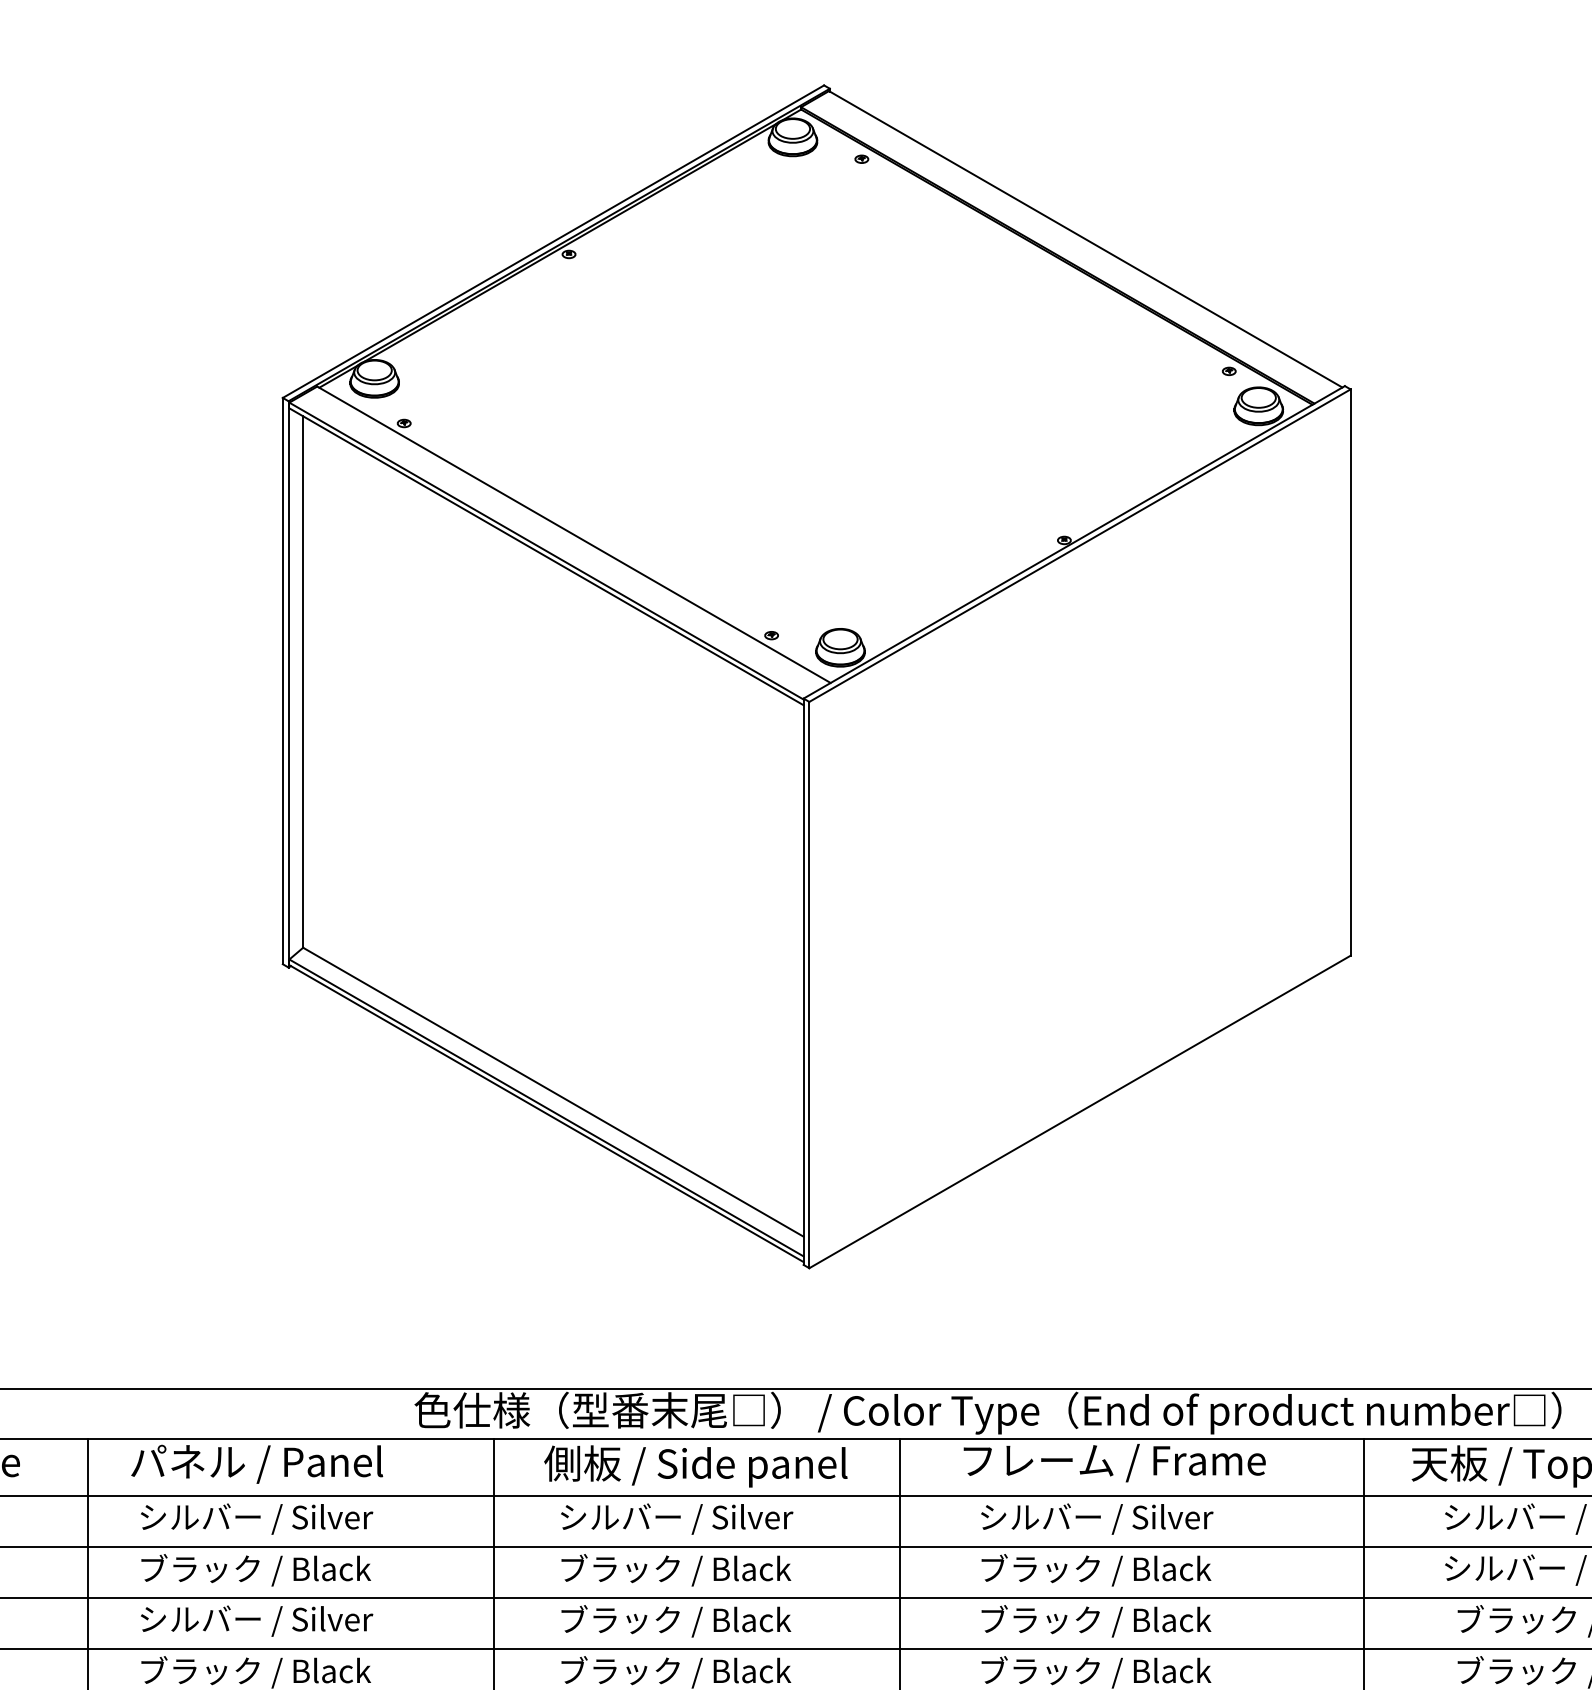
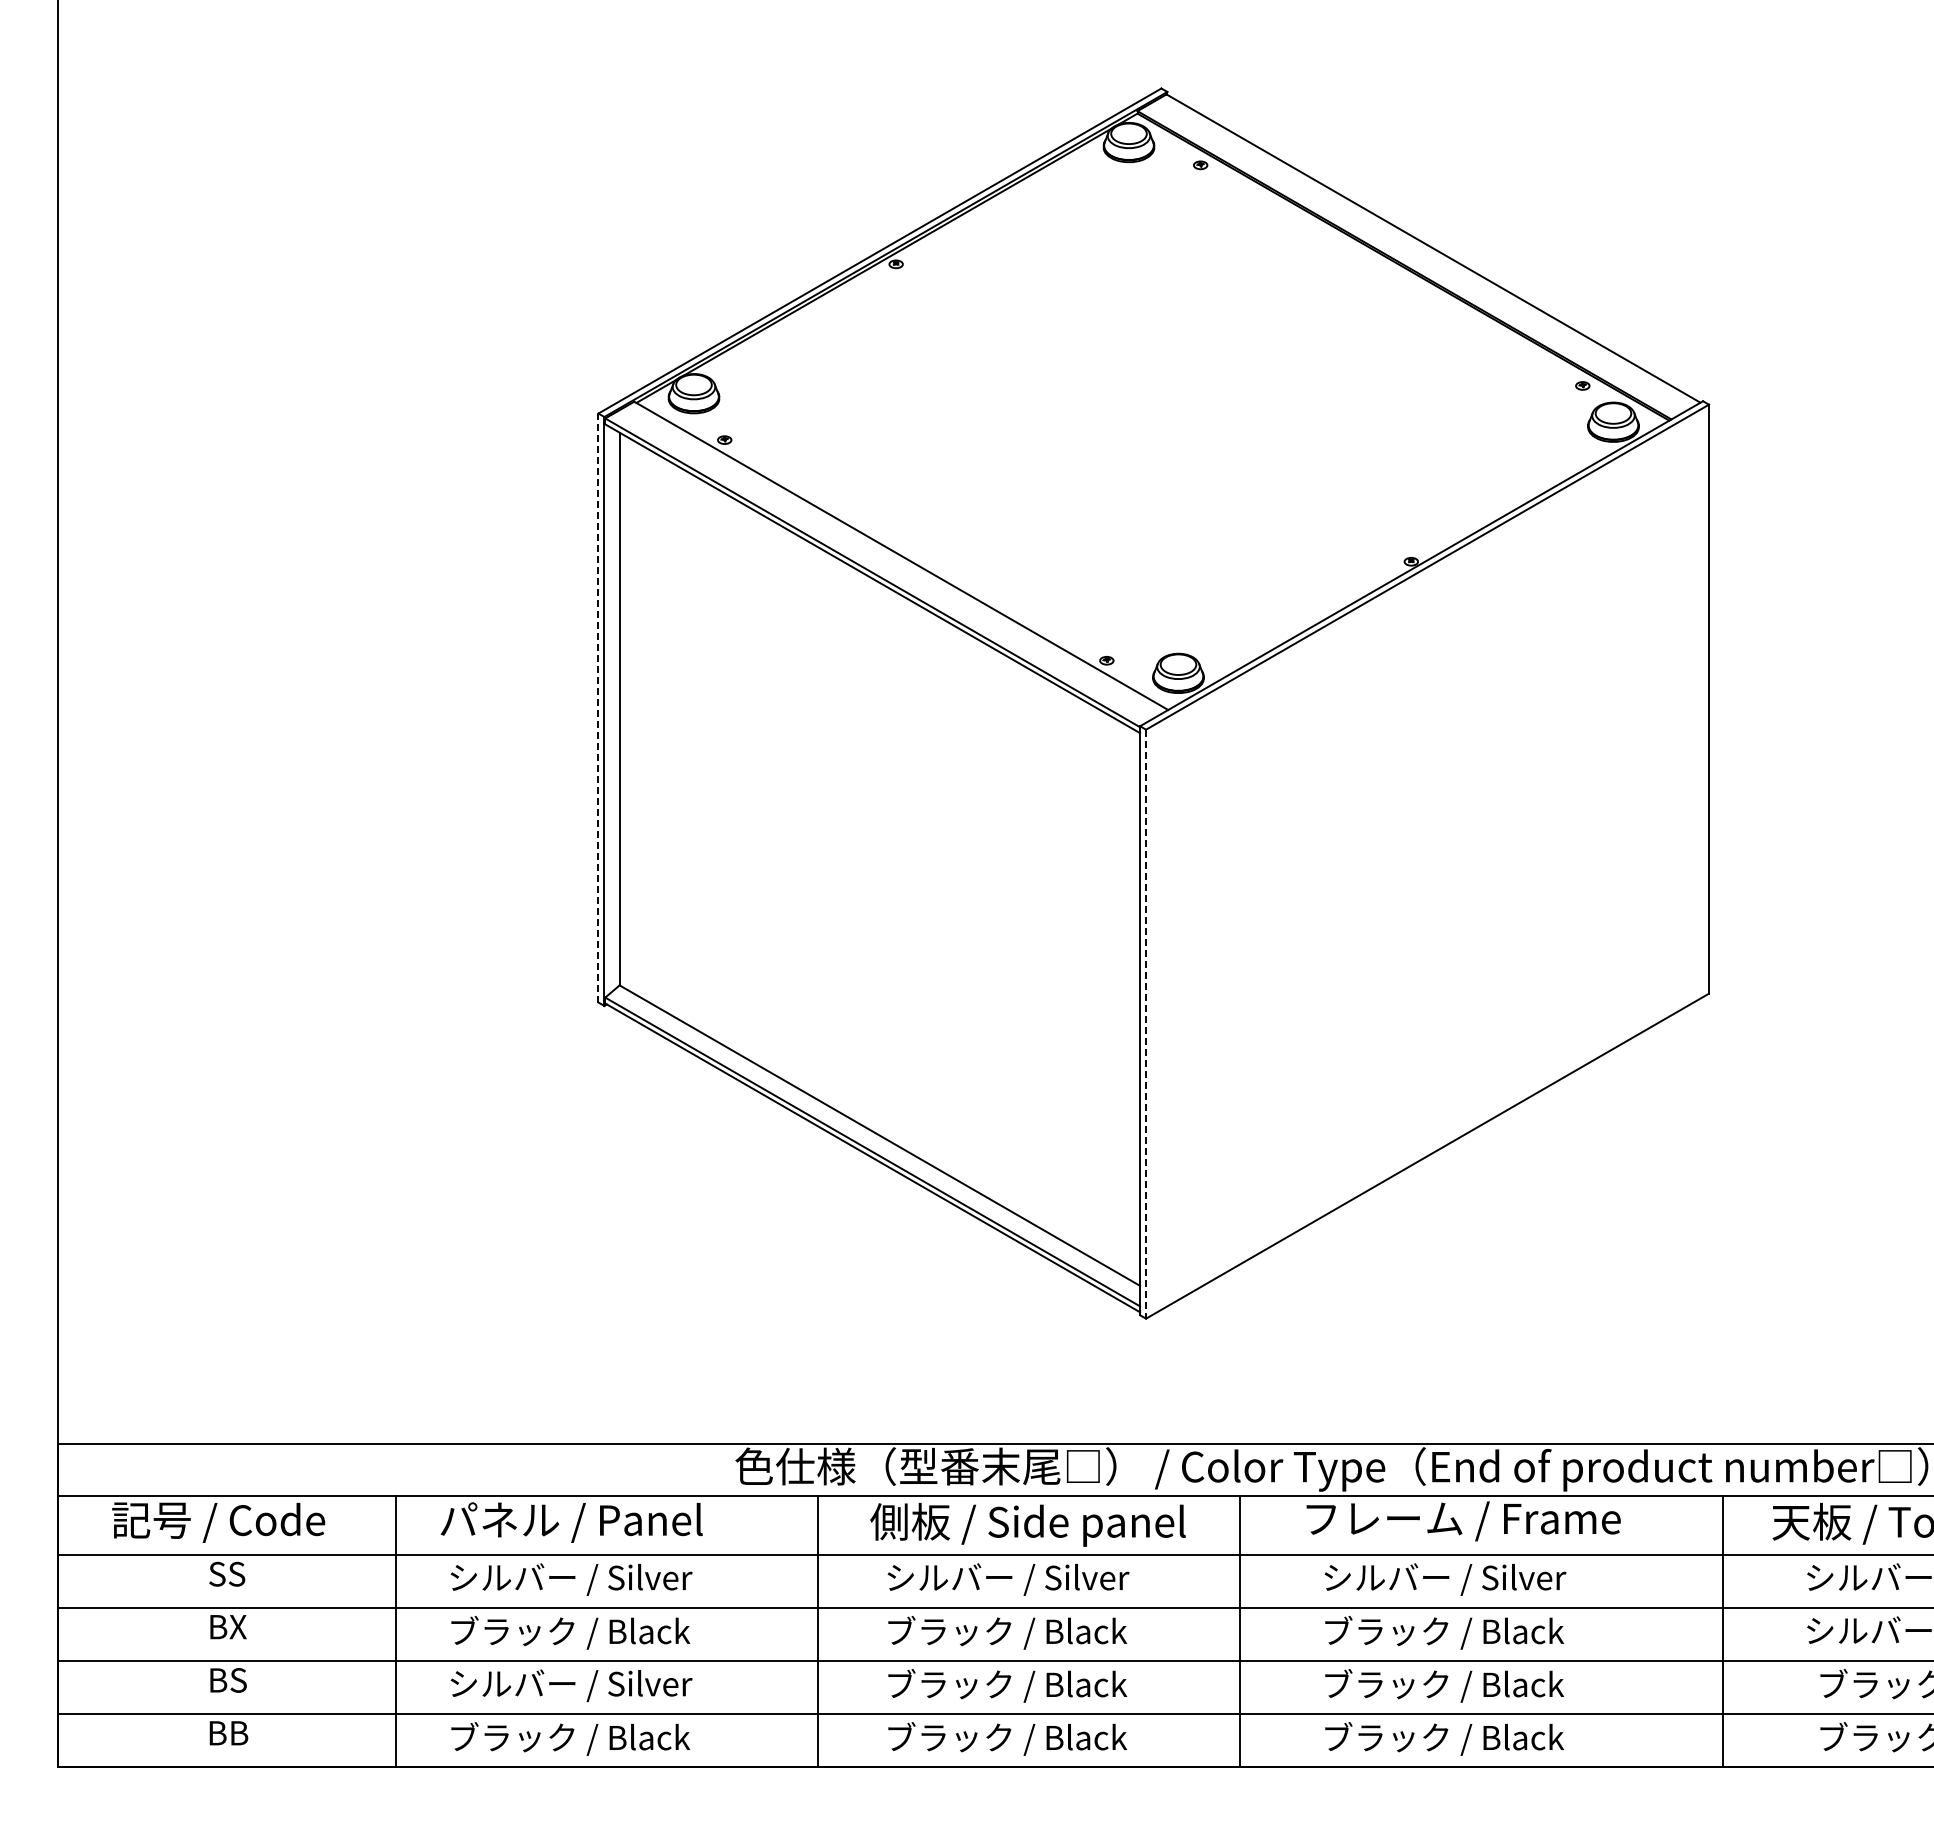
line: (282, 680) -> (598, 707), solid -> dashed
line: (809, 985) -> (1146, 1024), solid -> dashed

